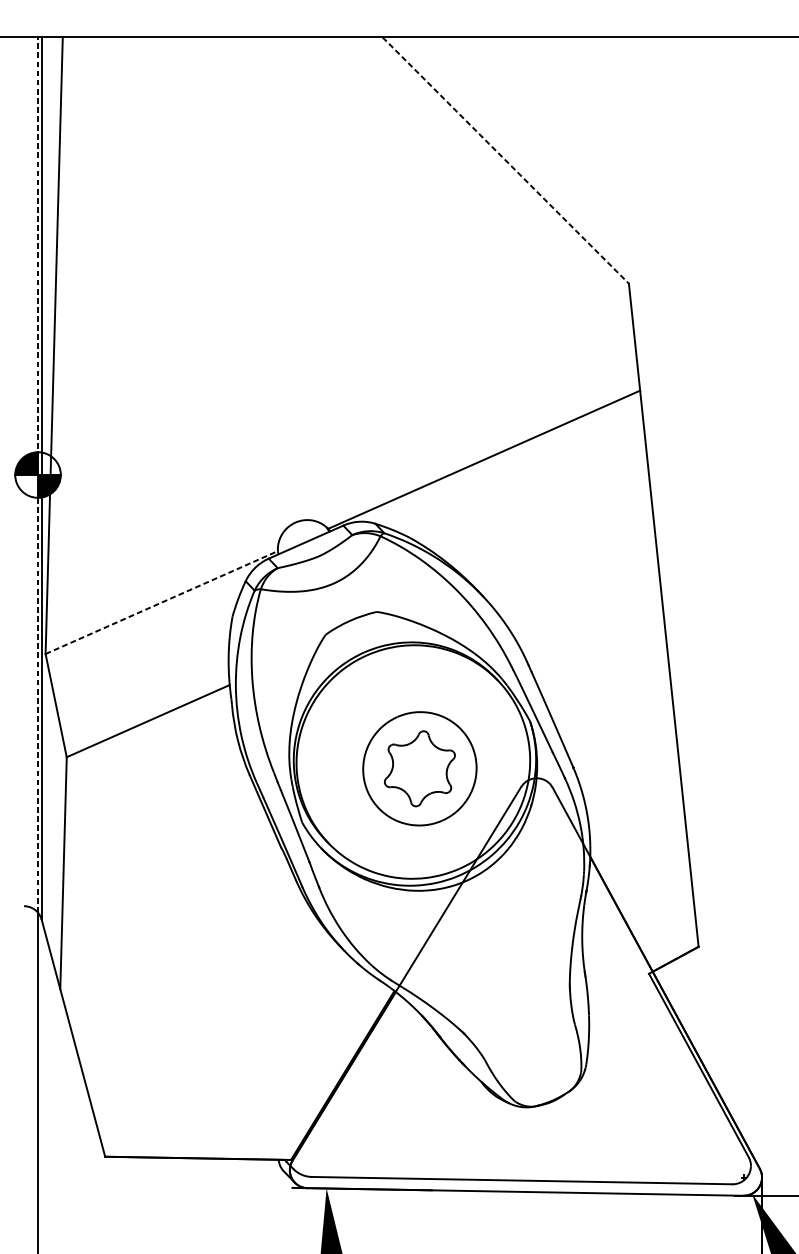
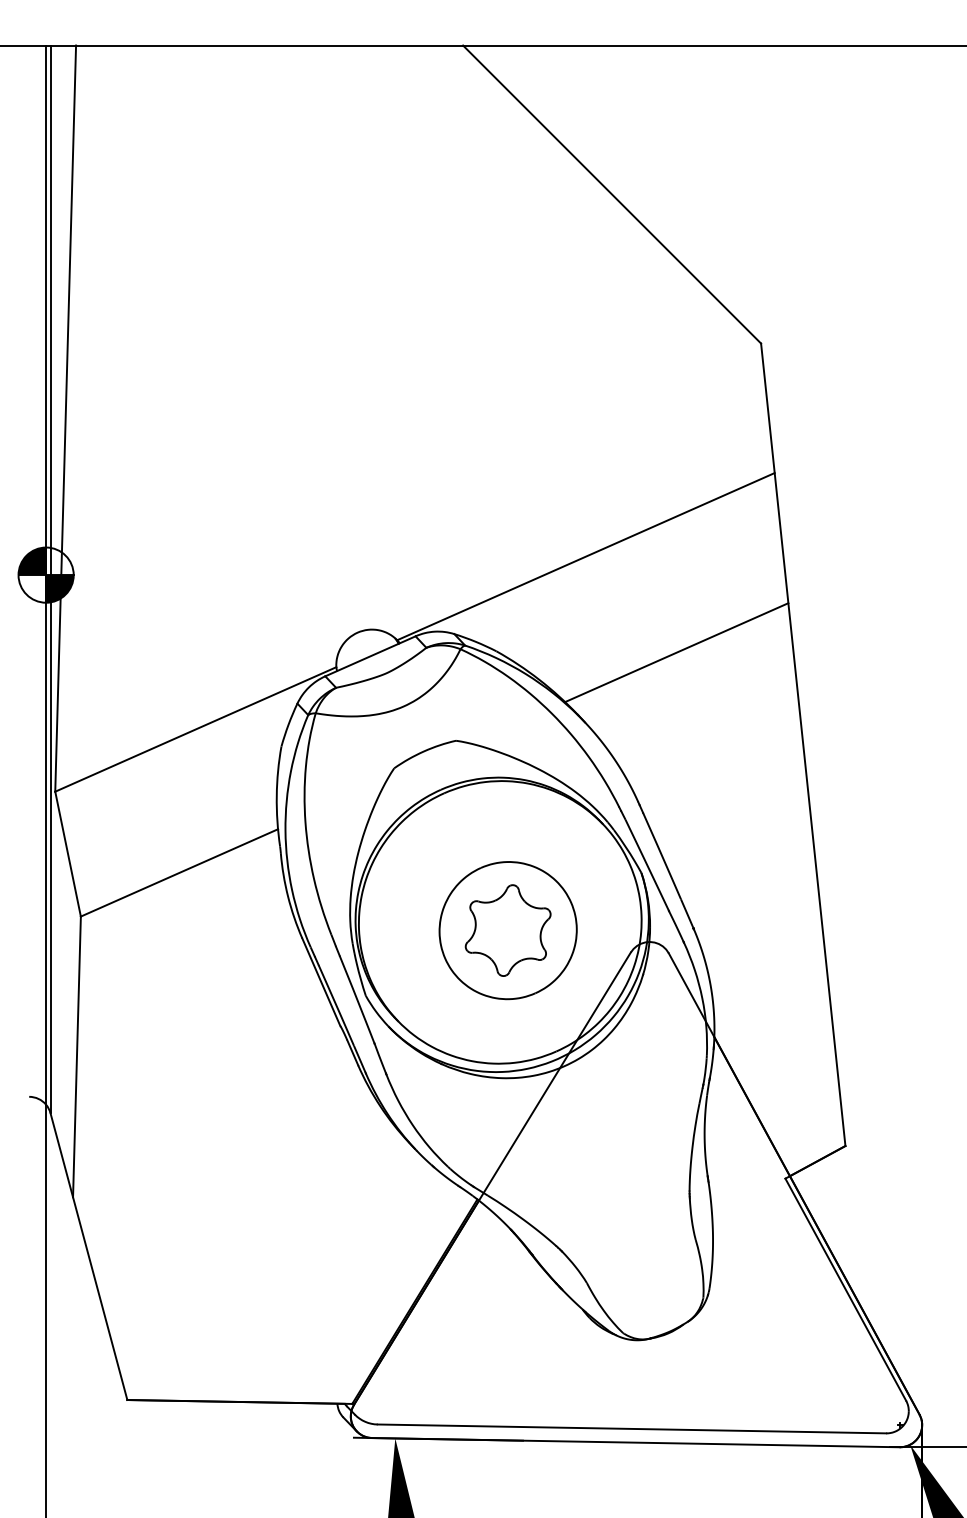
line: (506, 160) -> (612, 194), dashed -> solid
line: (38, 475) -> (46, 575), dashed -> solid
line: (558, 538) -> (676, 652), added
line: (161, 602) -> (195, 729), dashed -> solid

